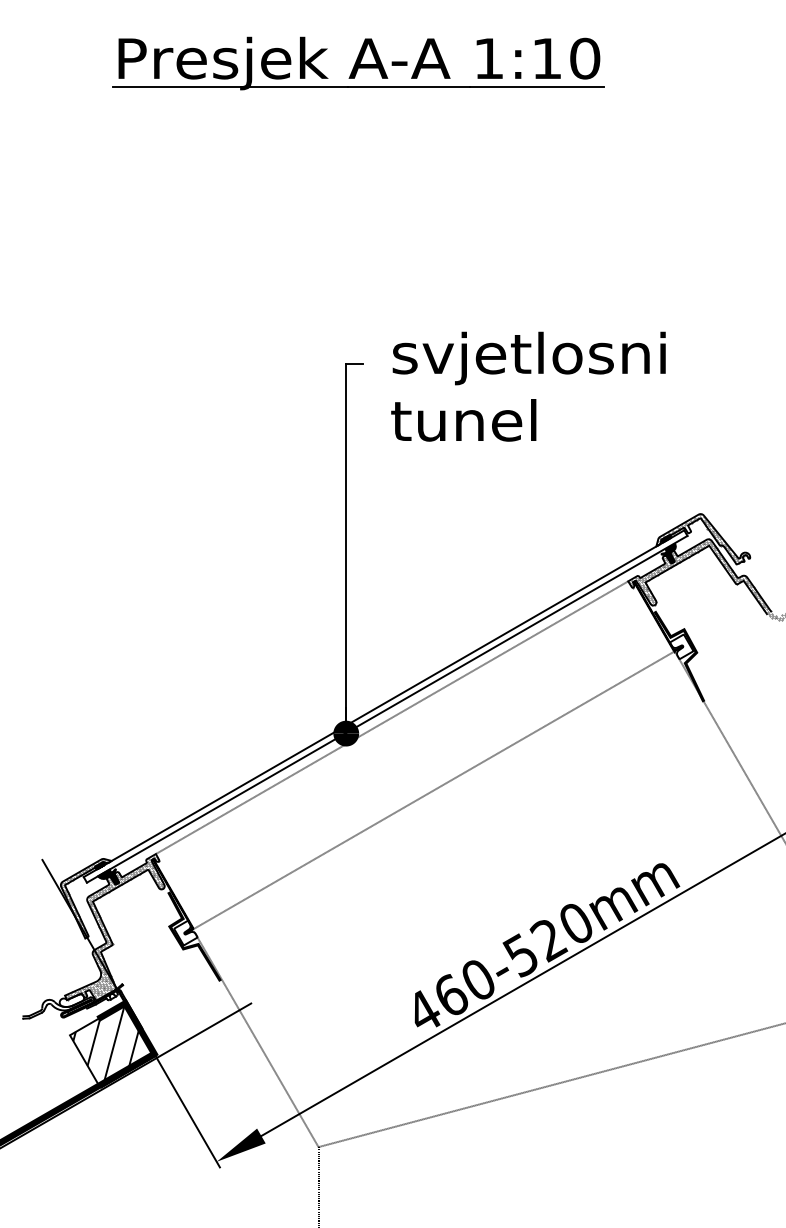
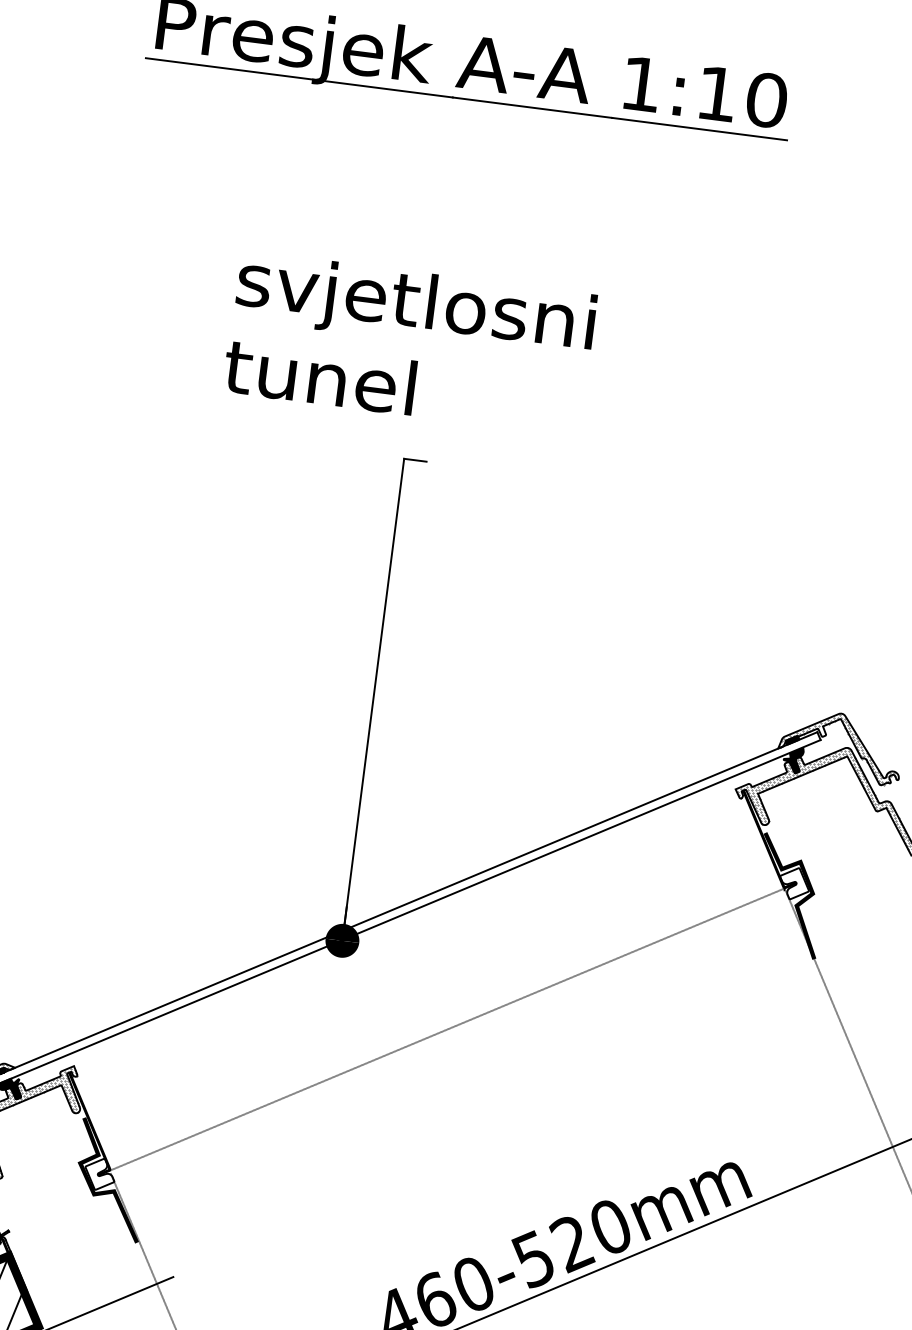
text: (528, 386) -> (410, 343), moved
line: (391, 717) -> (404, 927), removed

